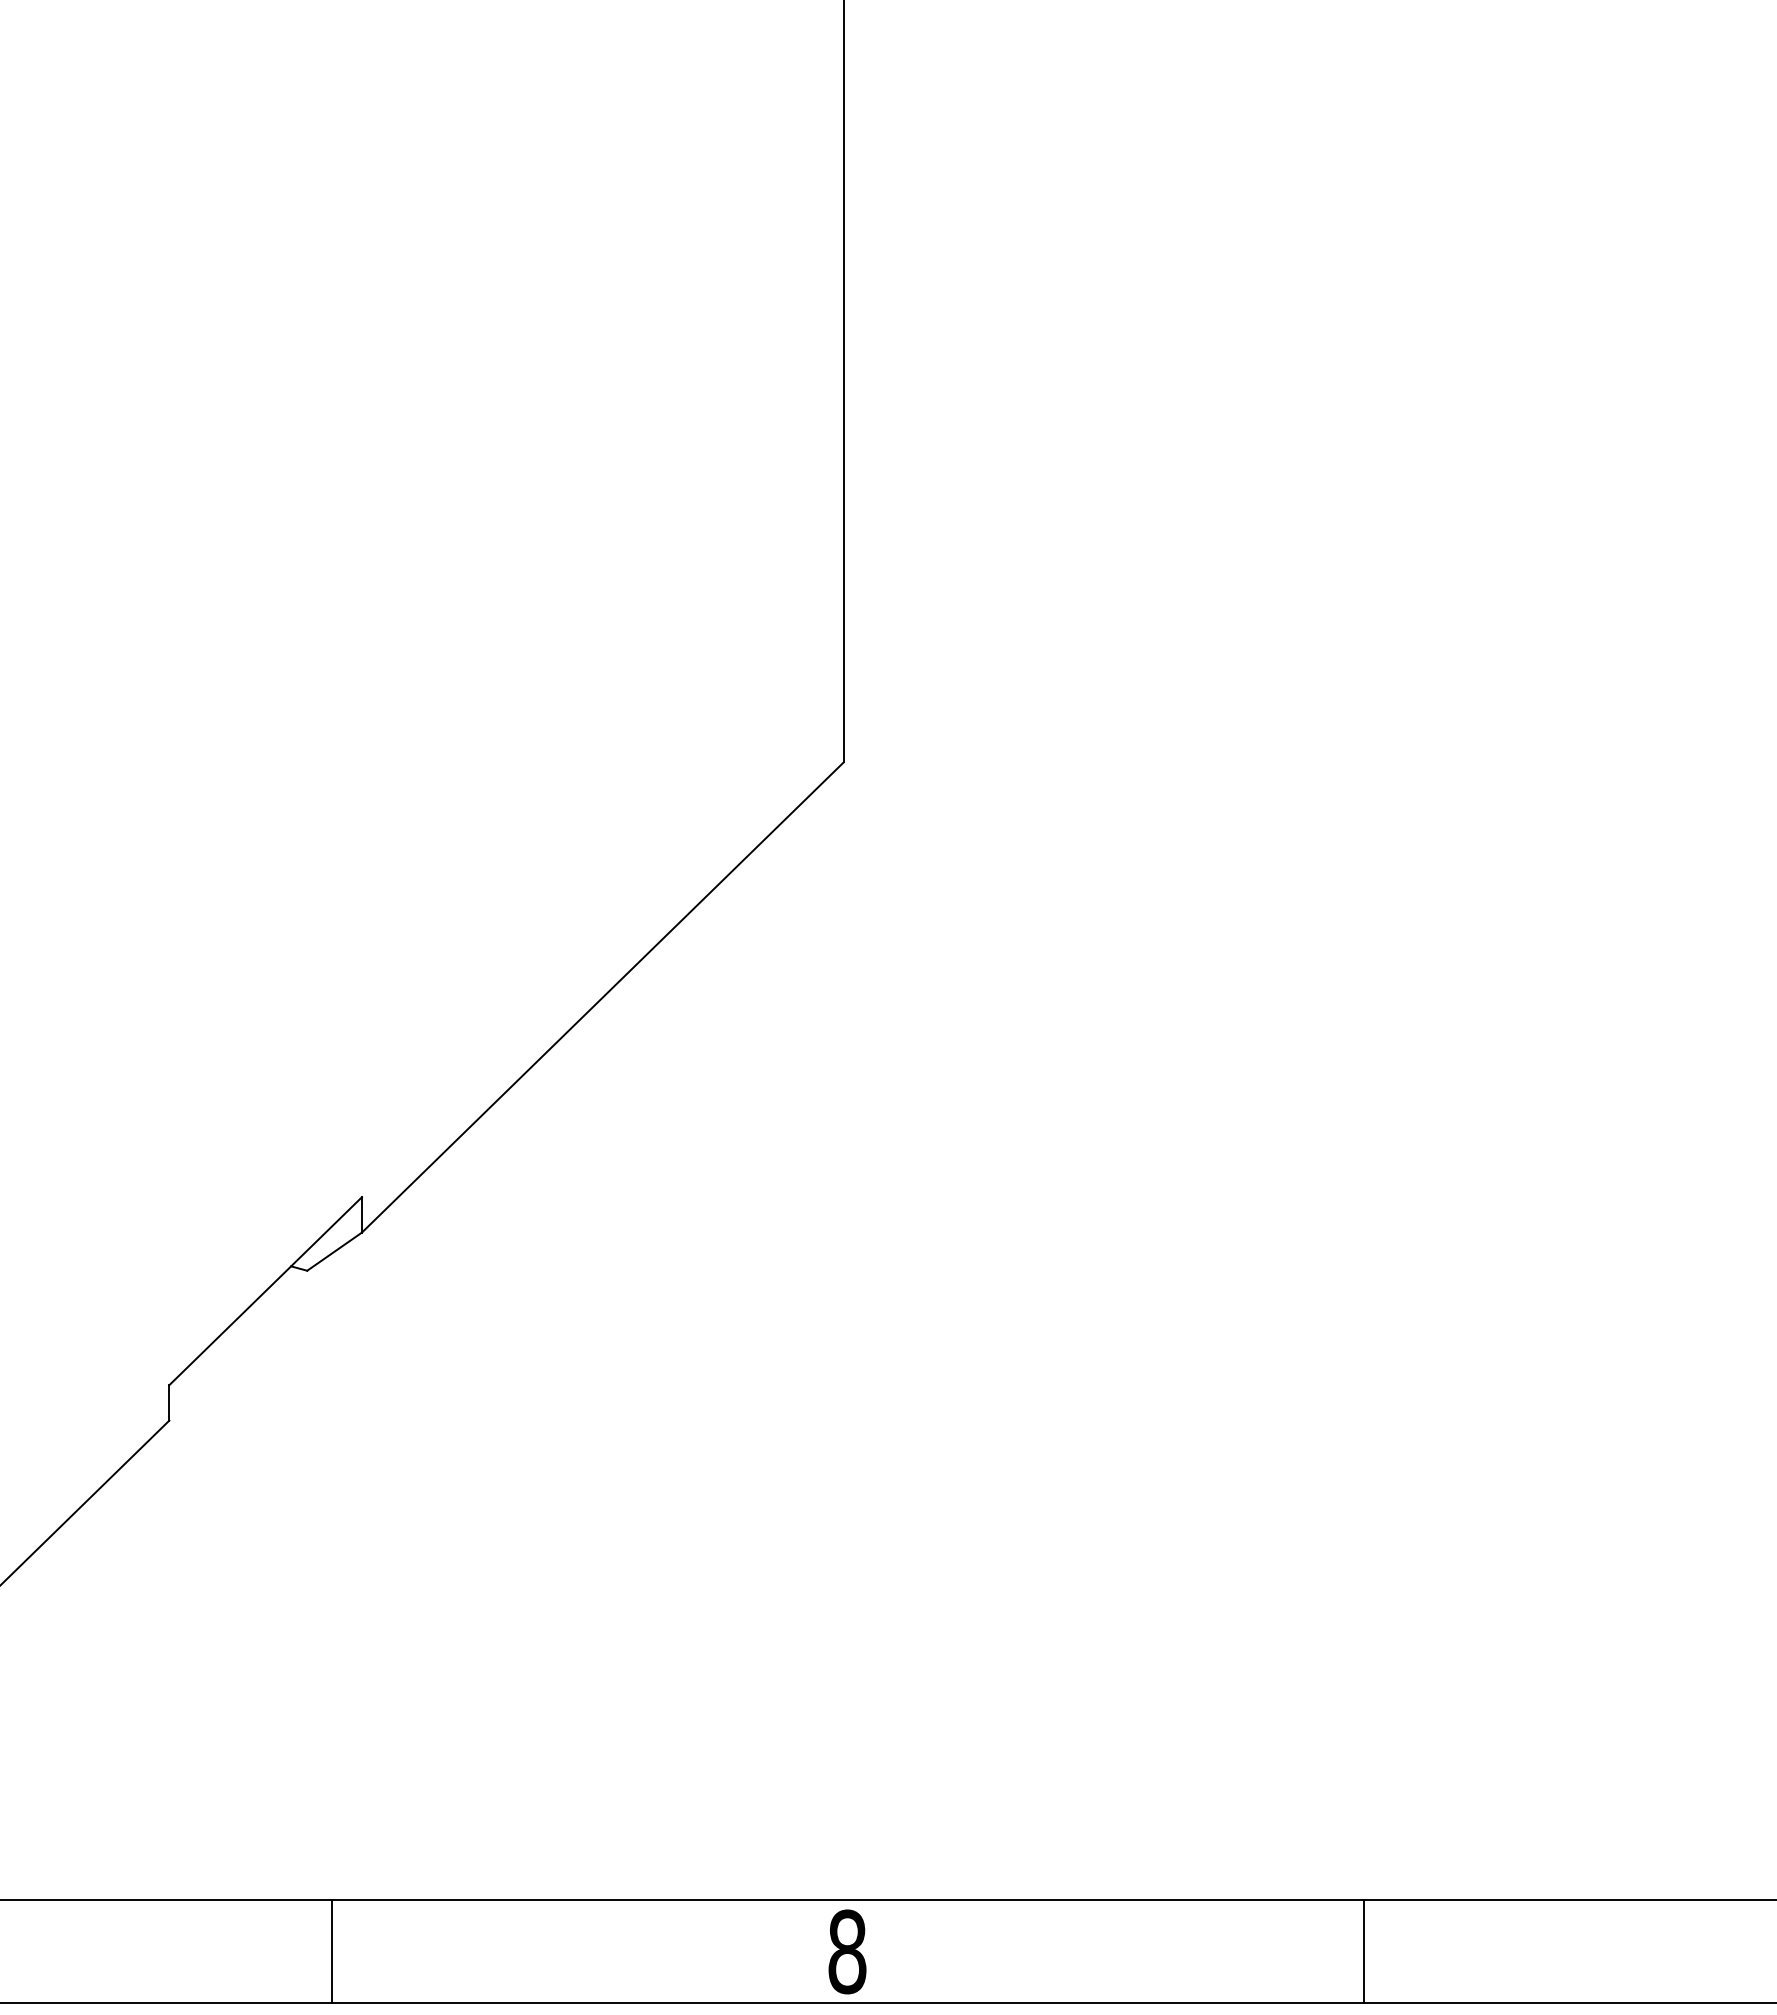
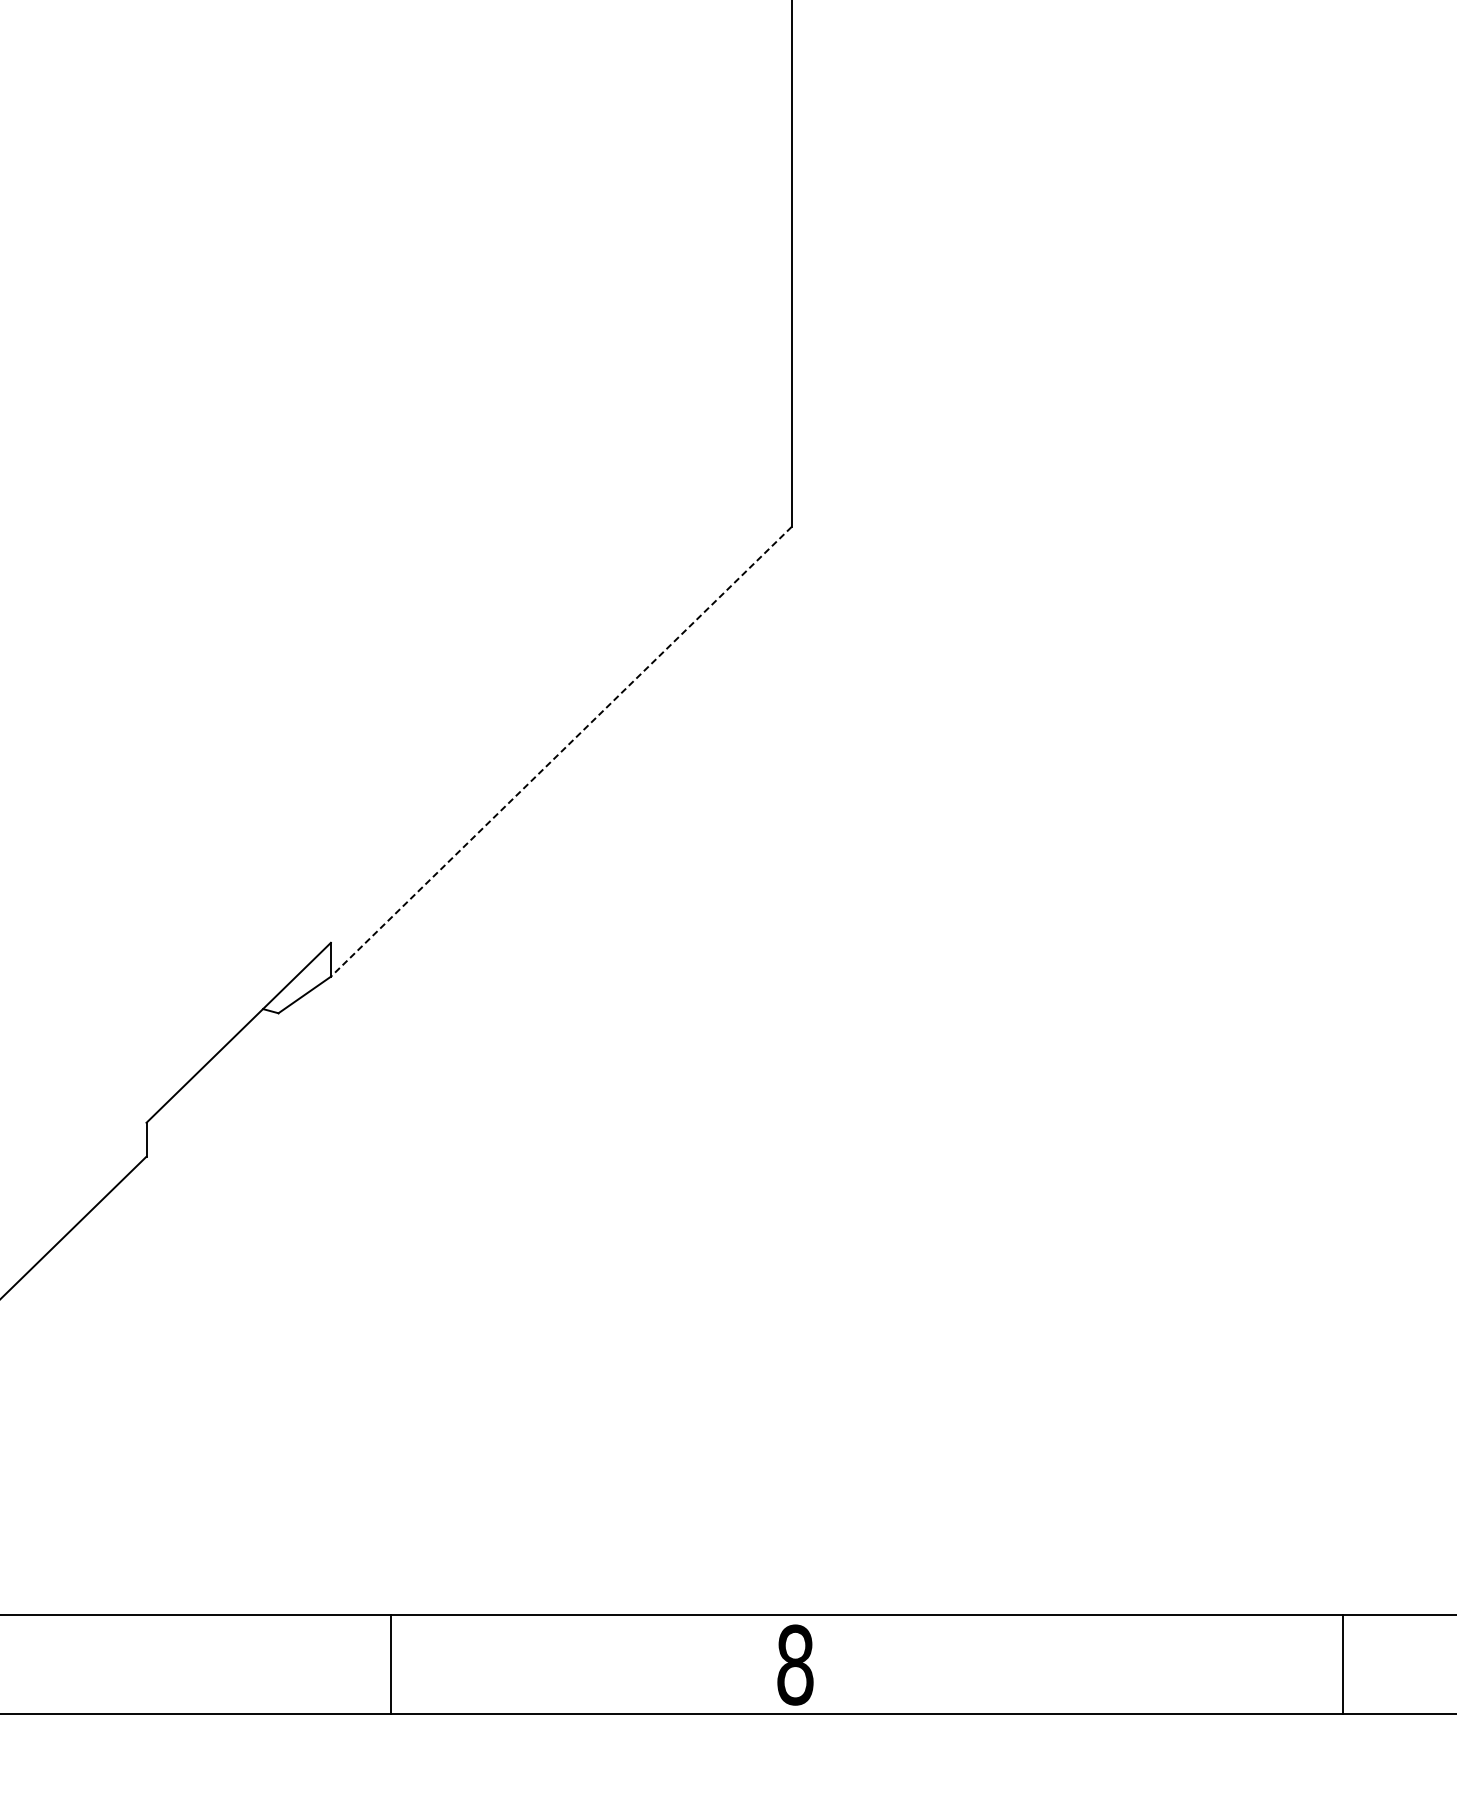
line: (602, 997) -> (561, 751), solid -> dashed
line: (332, 1951) -> (390, 1664), moved
line: (1364, 1951) -> (1342, 1664), moved

